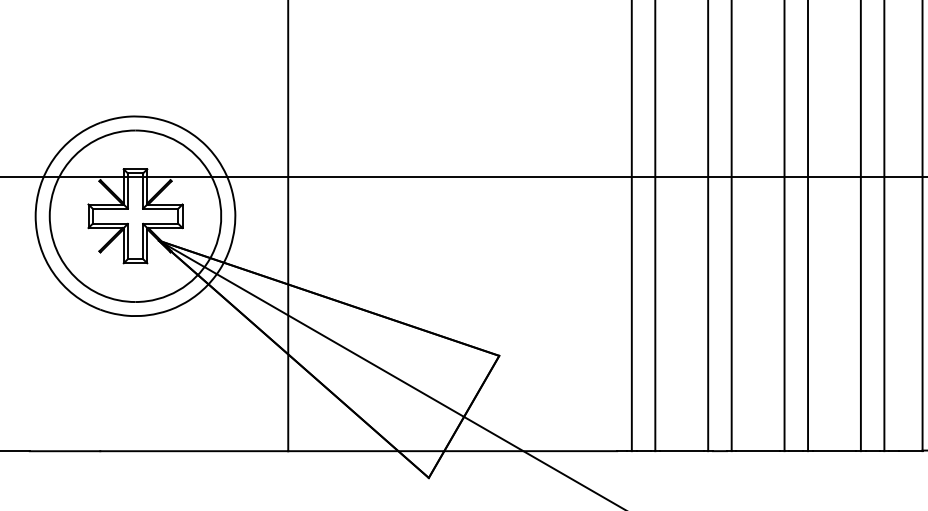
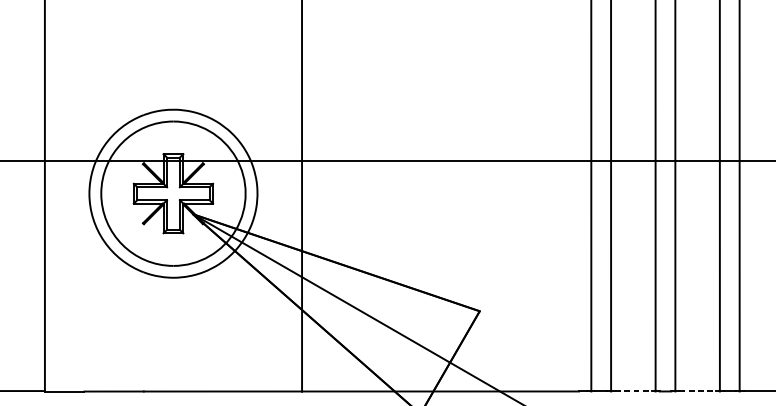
line: (681, 451) -> (633, 391), solid -> dashed
line: (758, 451) -> (697, 391), solid -> dashed

